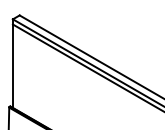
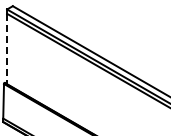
line: (13, 66) -> (7, 49), solid -> dashed

